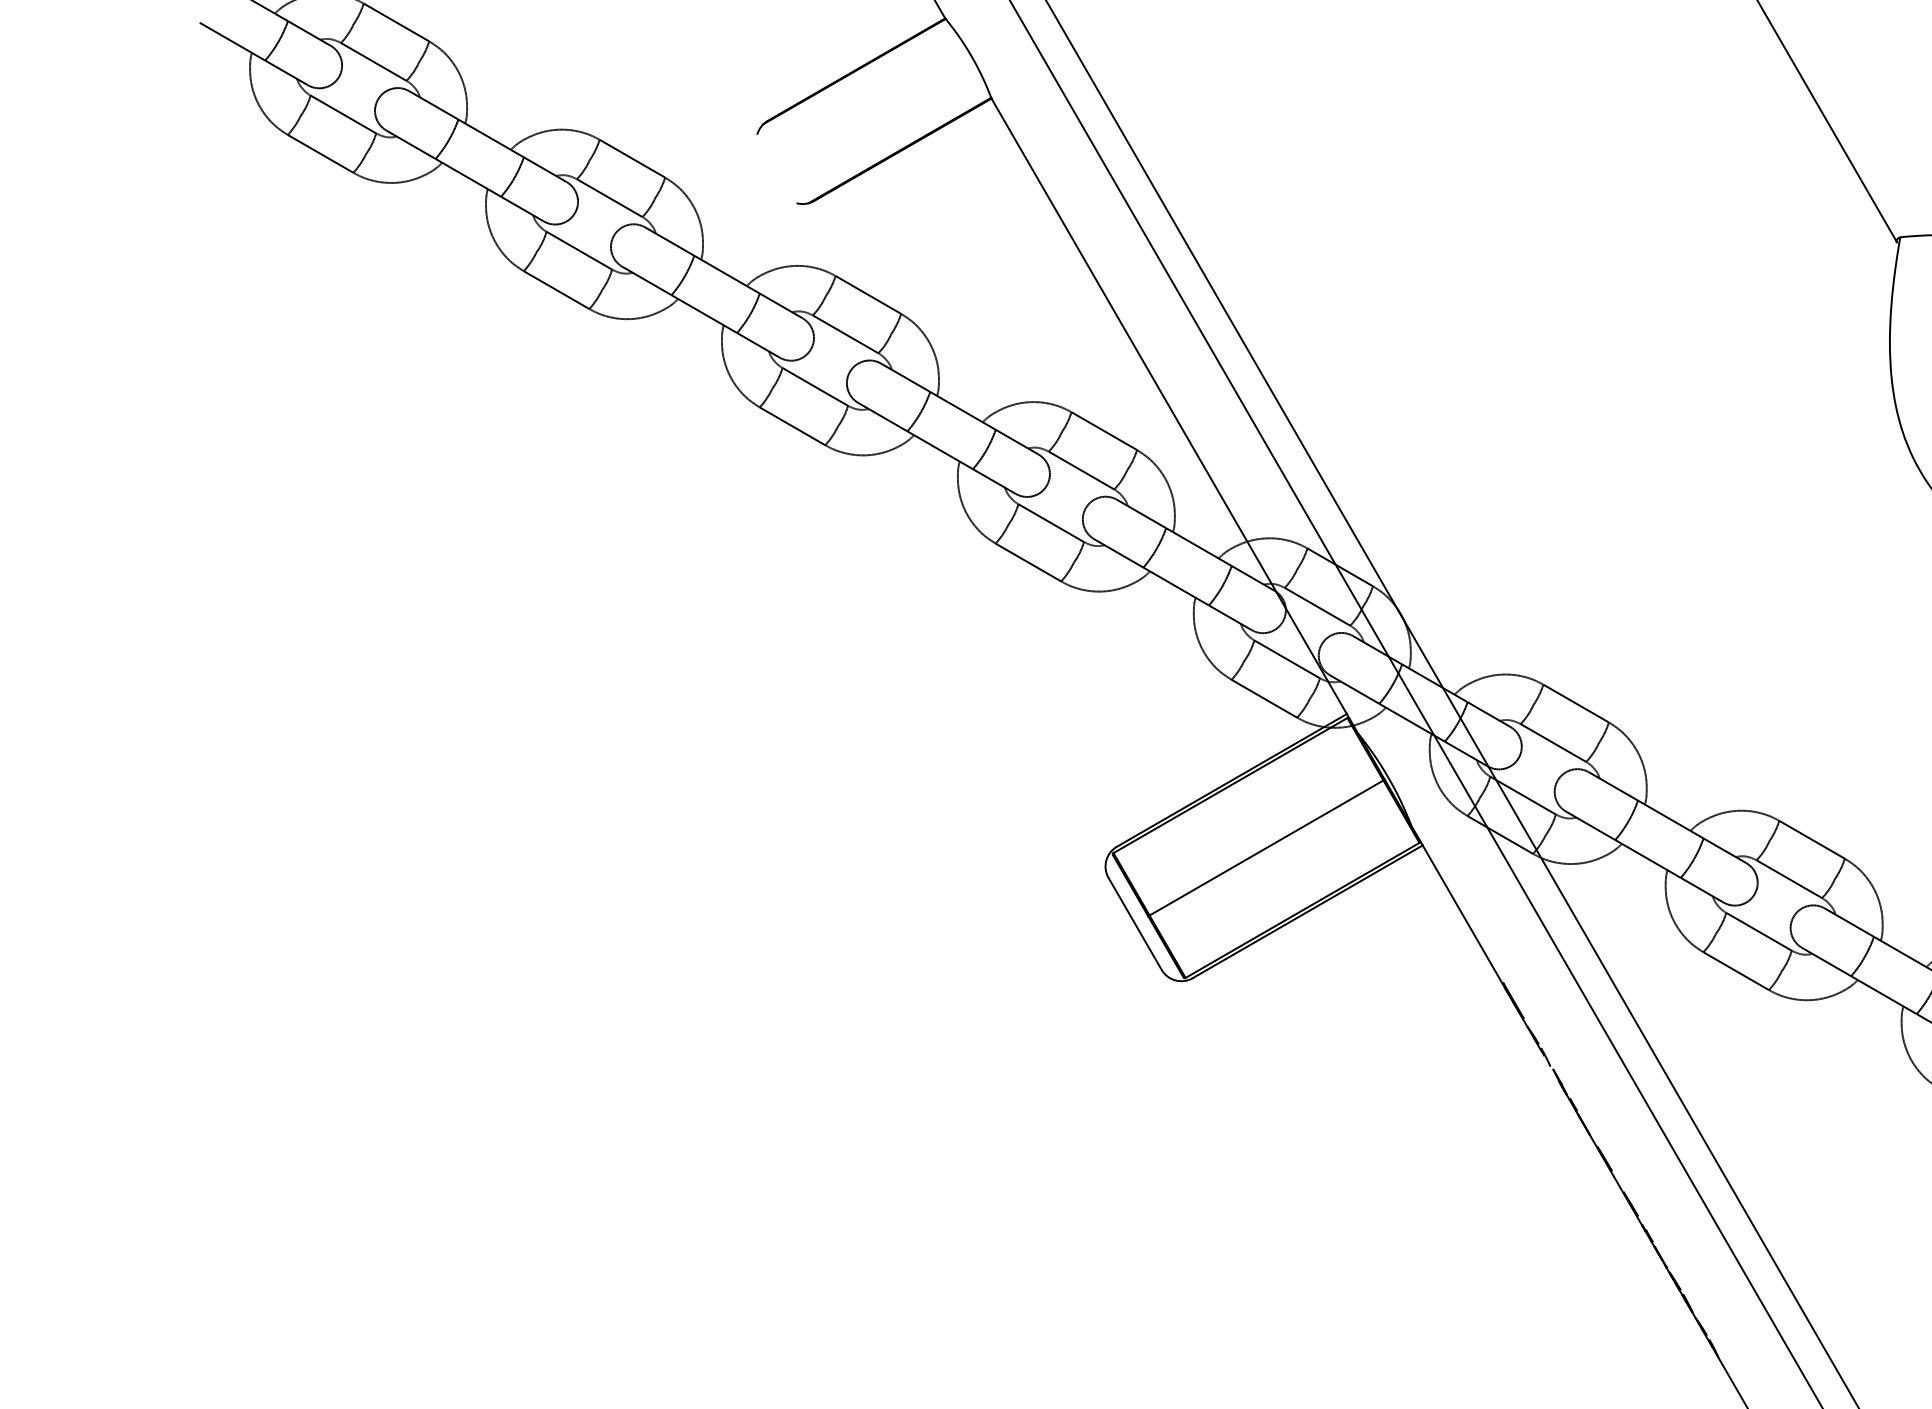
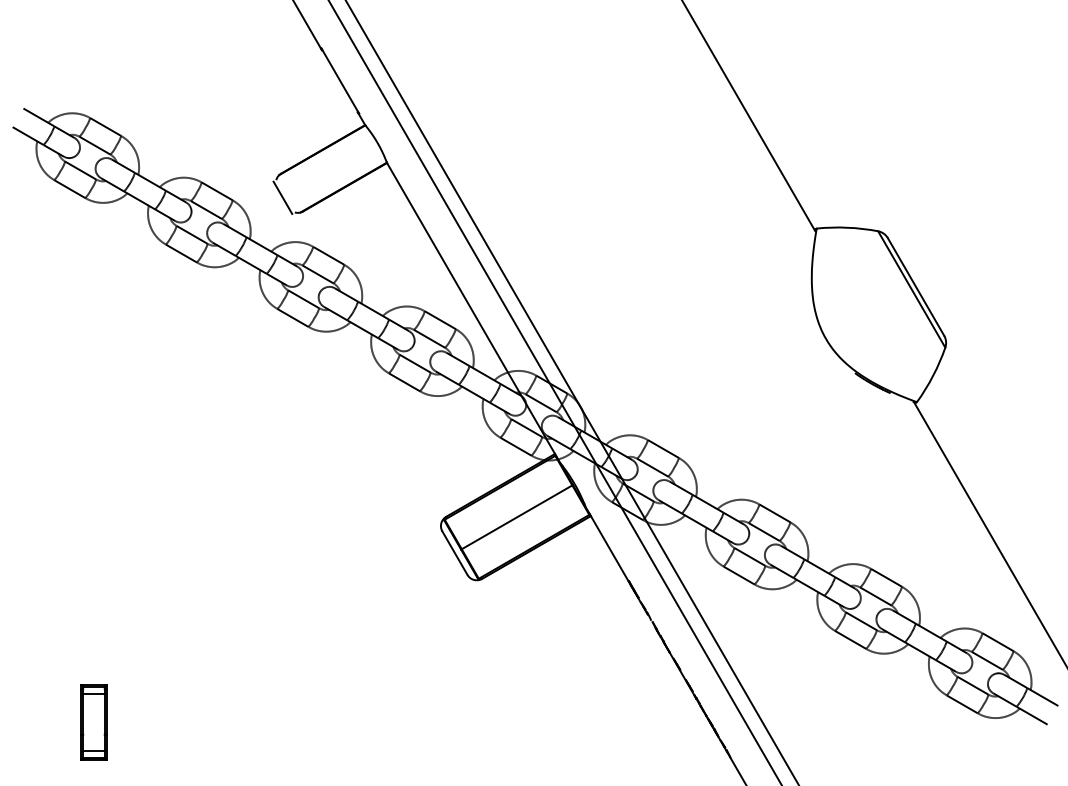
line: (770, 171) -> (282, 197), added
part: (370, 1281) -> (93, 722), added

